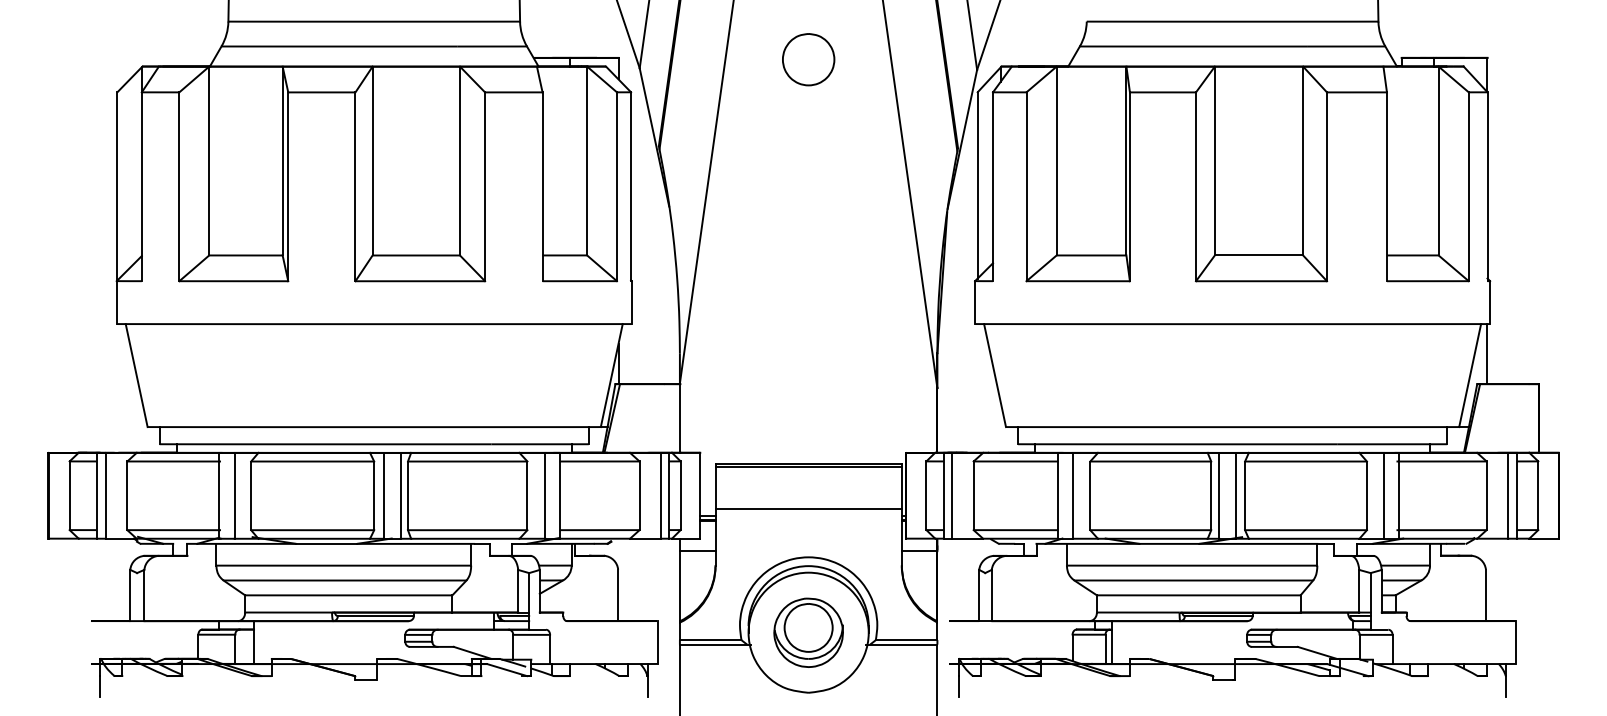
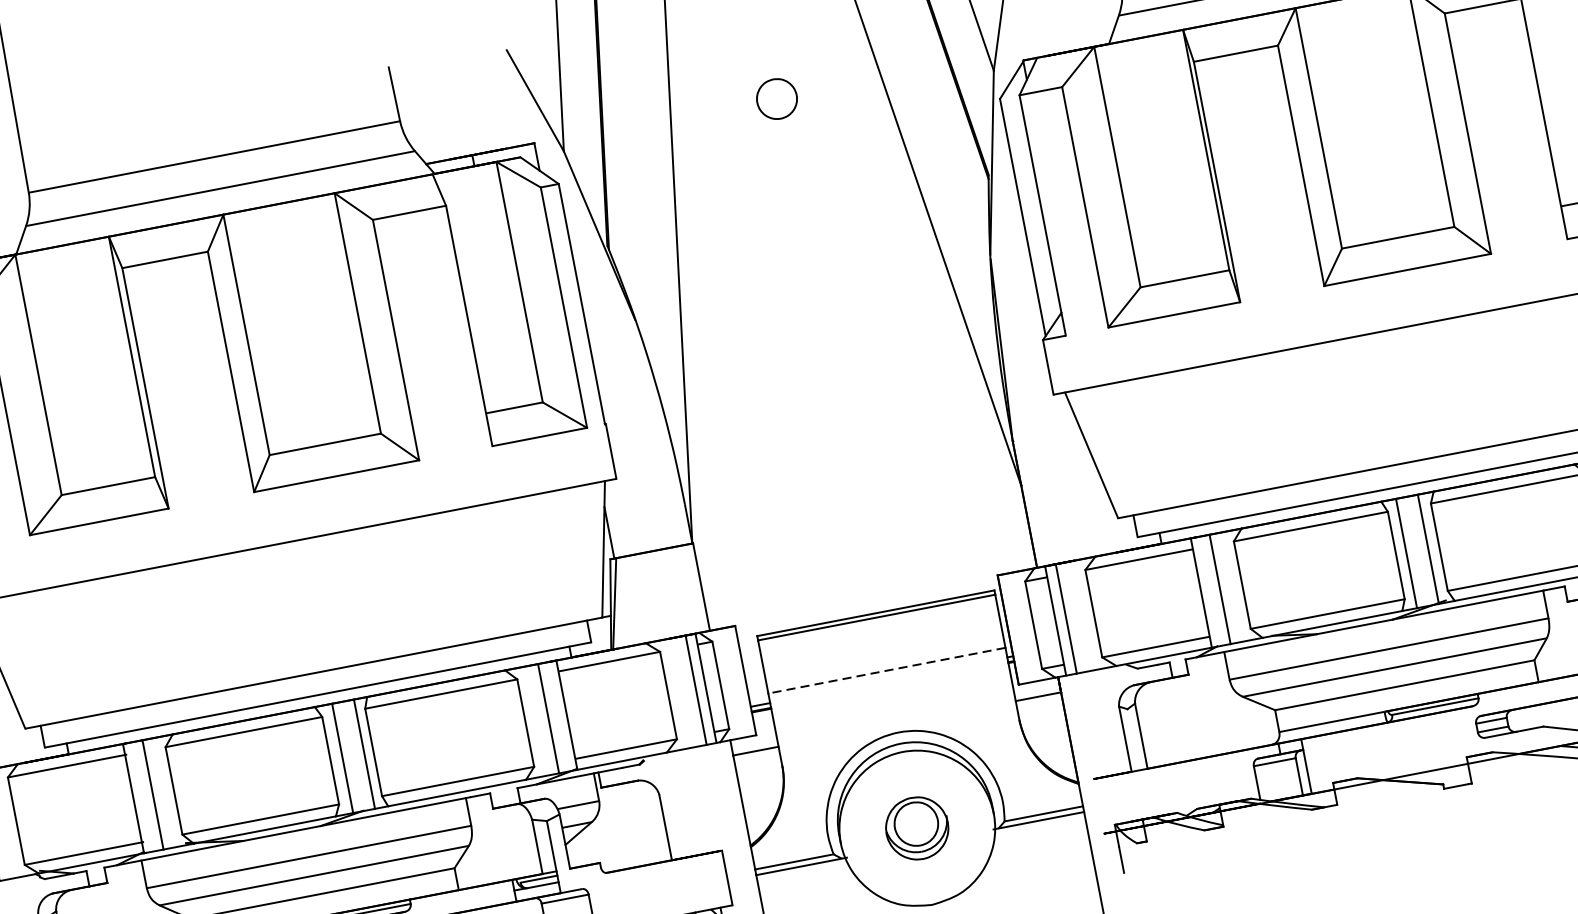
part: (808, 59) -> (776, 98), size x0.6
line: (808, 508) -> (886, 670), solid -> dashed
part: (808, 632) -> (917, 828), size x0.7

